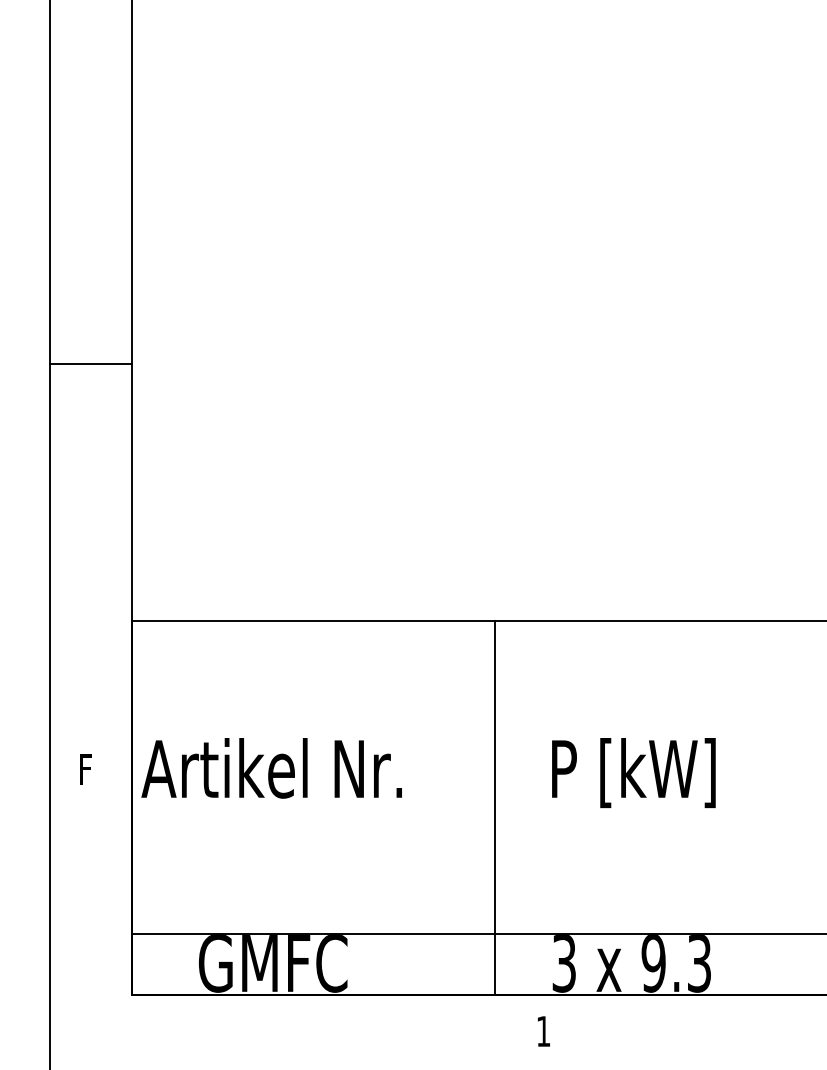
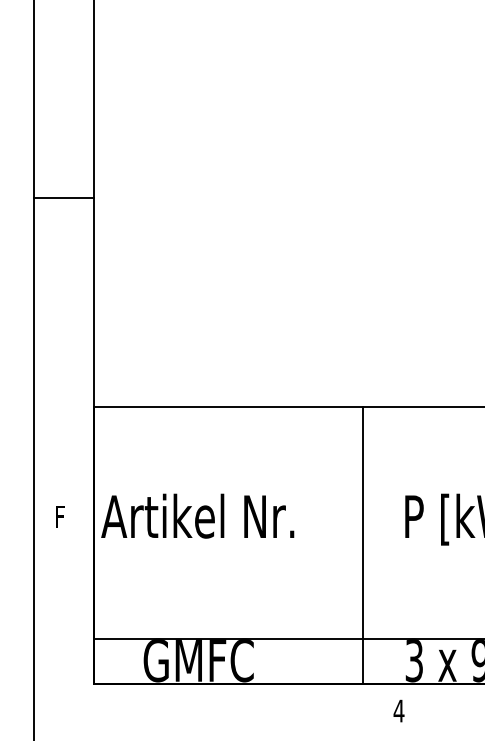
line: (91, 363) -> (64, 197), moved
text: (543, 1031) -> (398, 711), 1 -> 4

